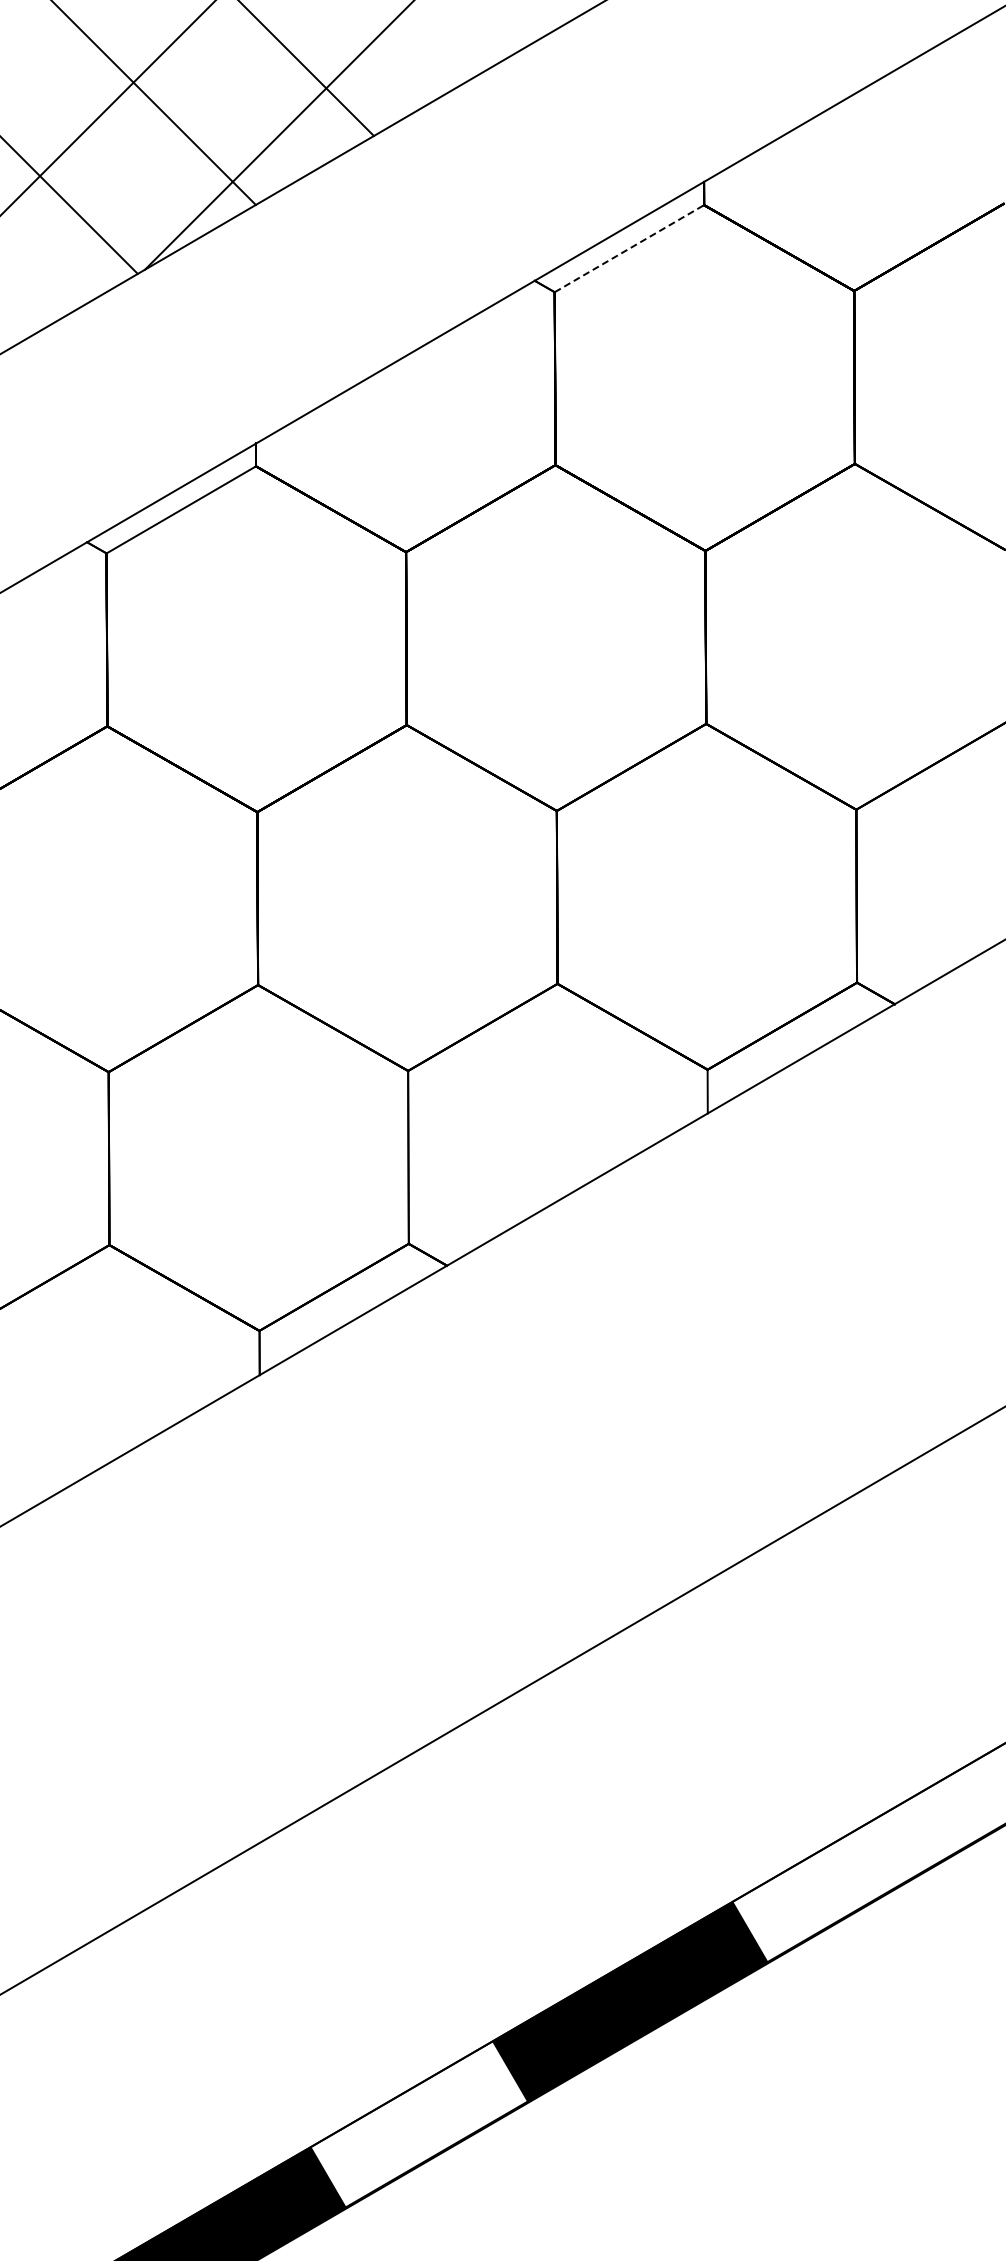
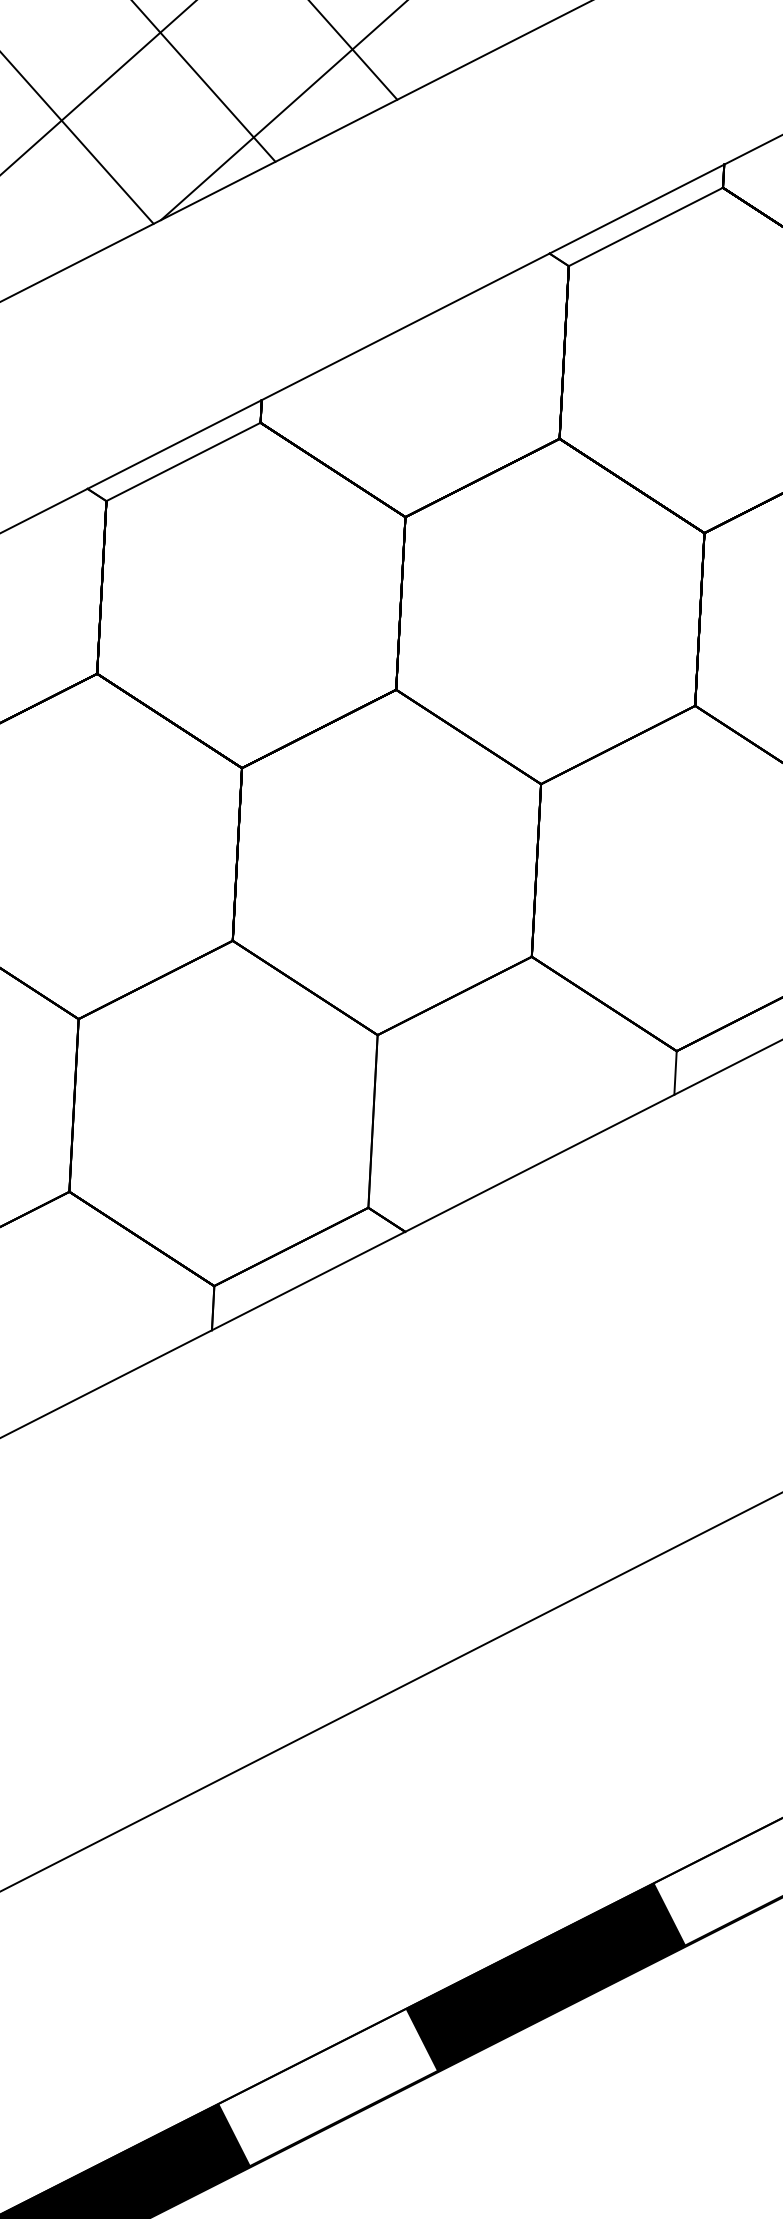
line: (629, 248) -> (645, 226), dashed -> solid

